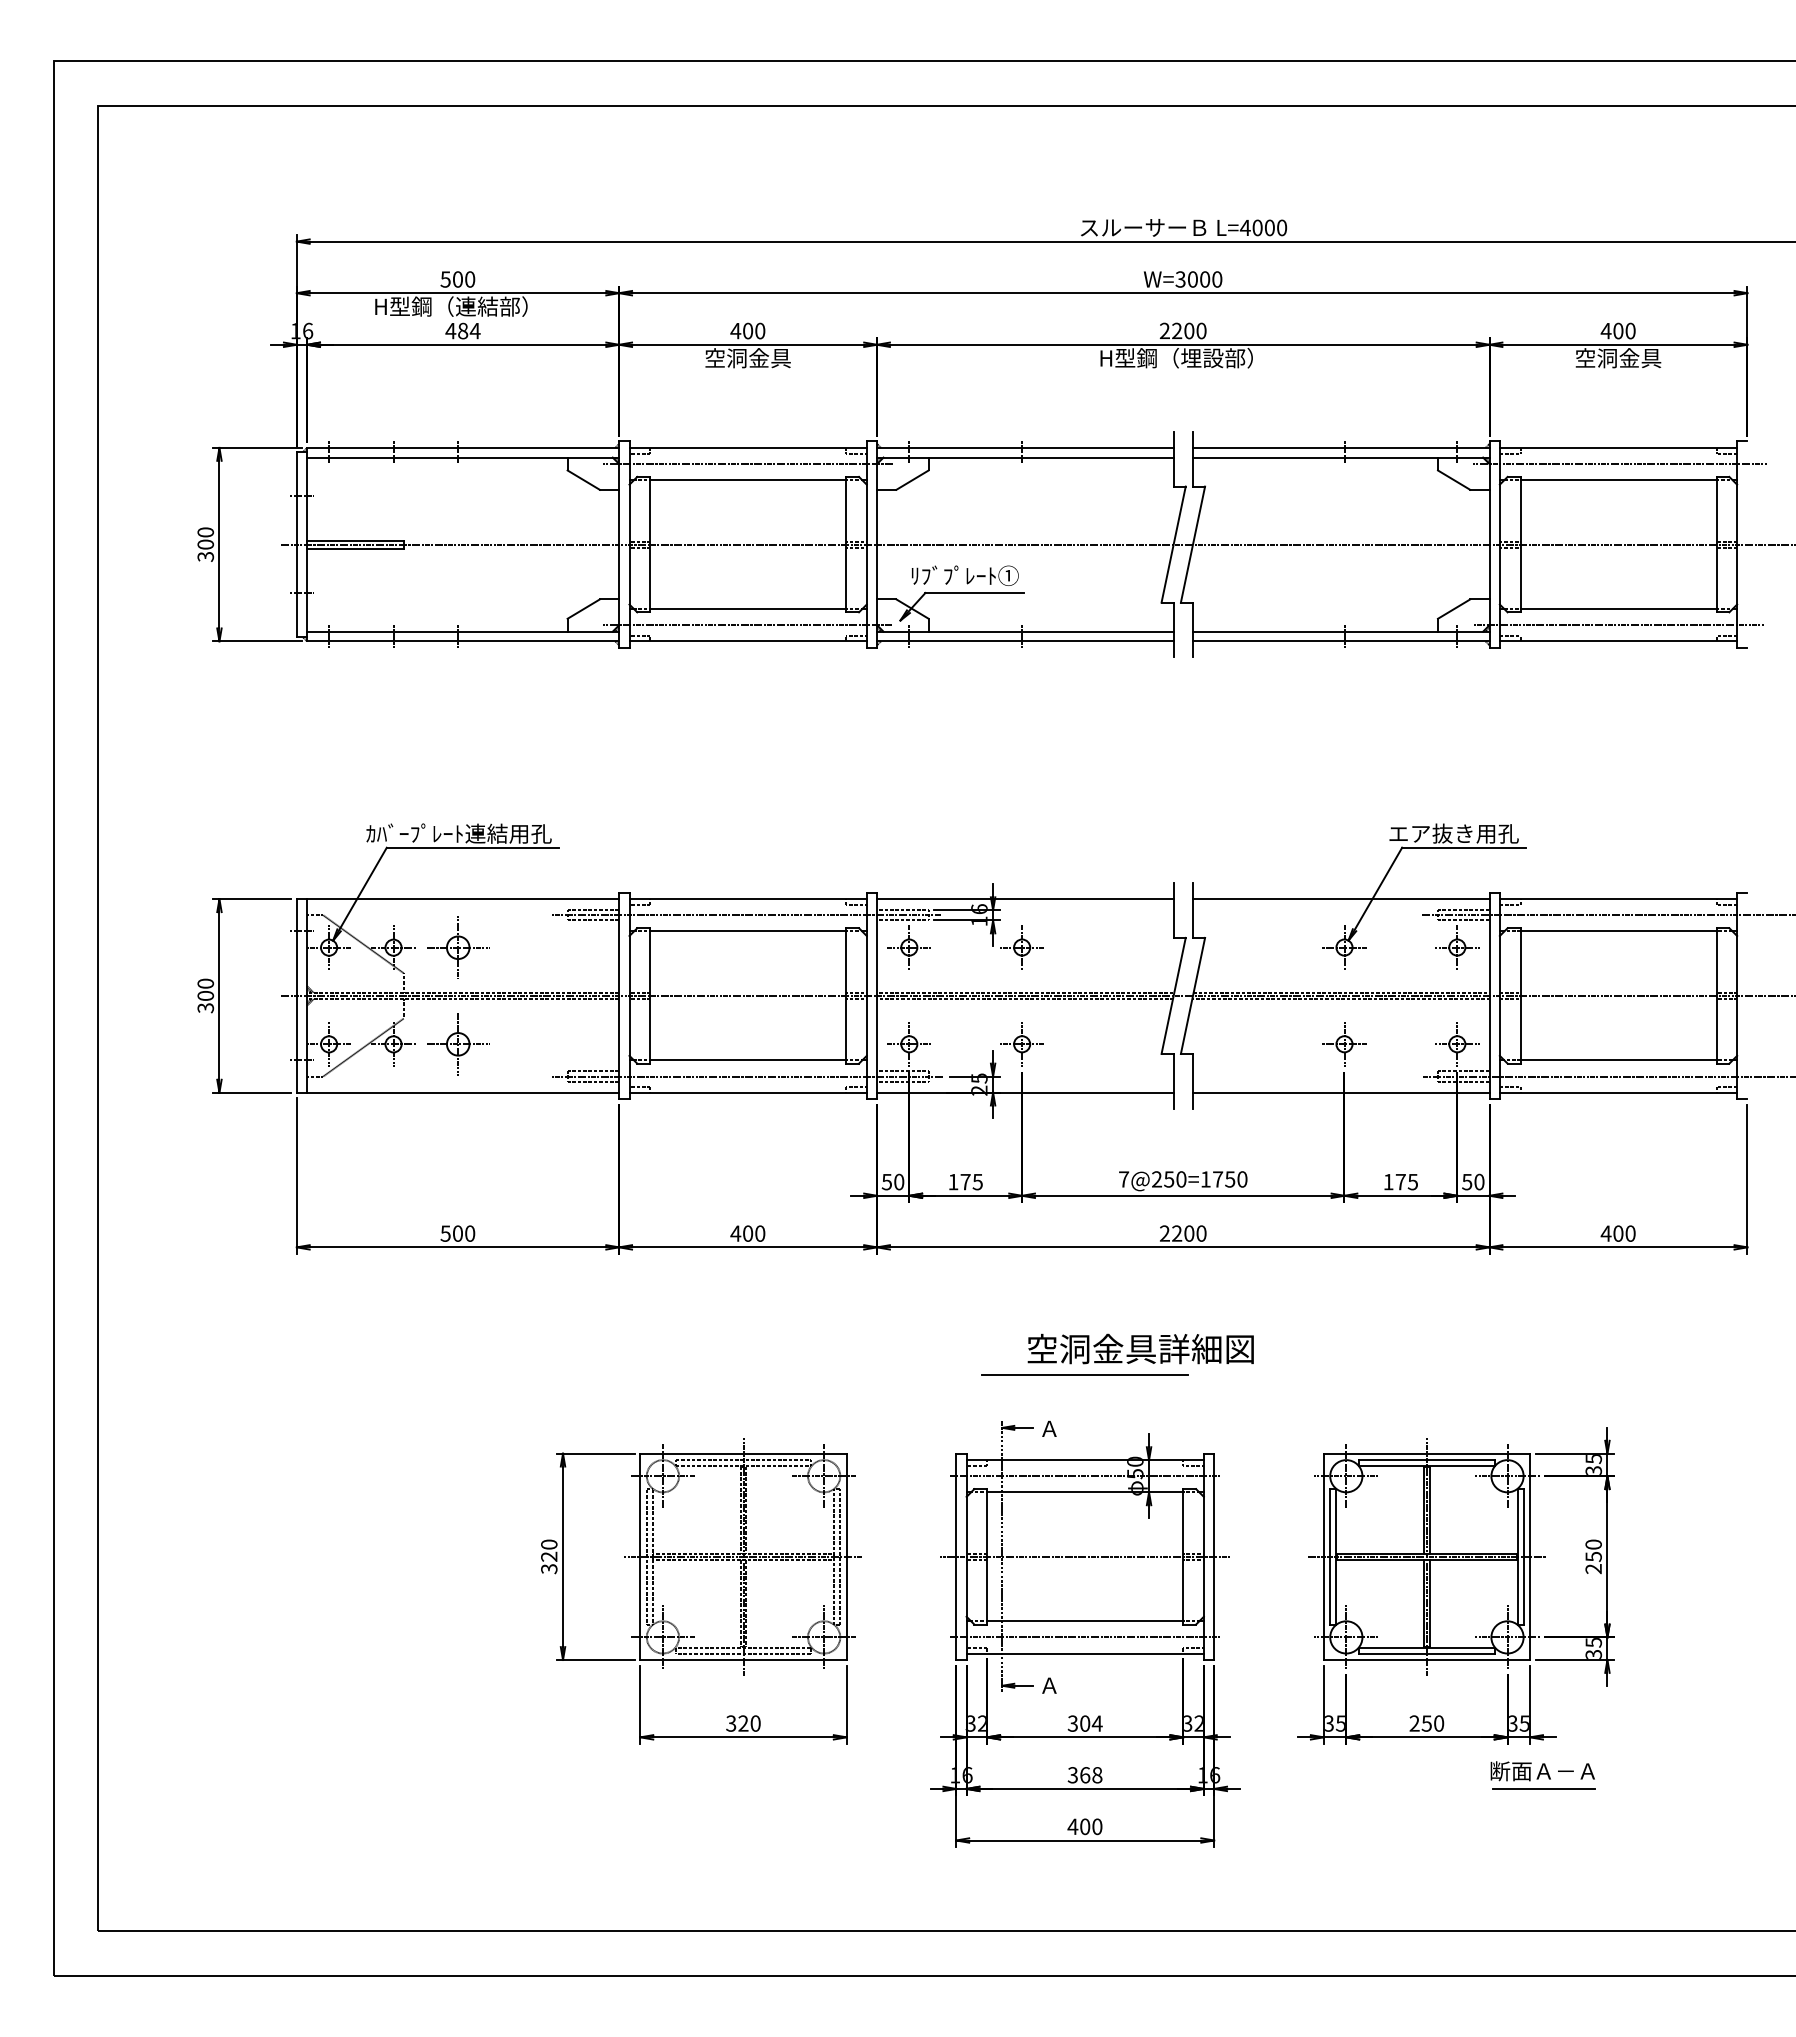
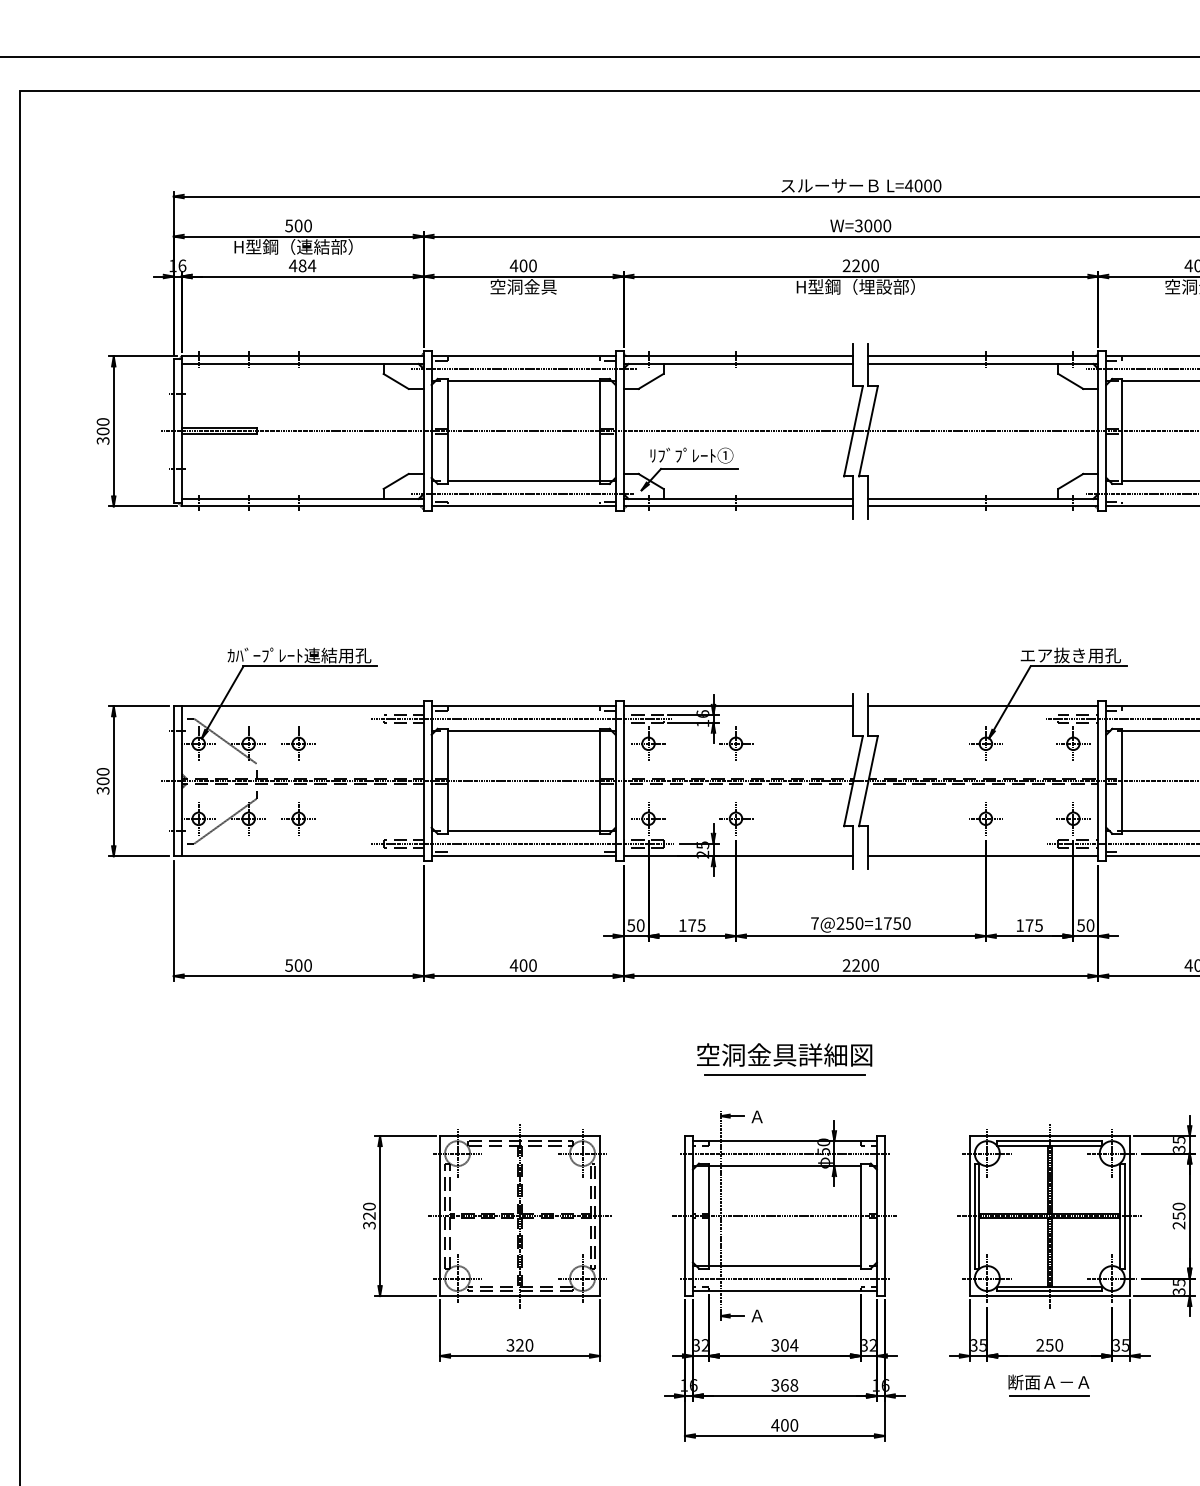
part: (457, 947) -> (298, 743), size x0.71
part: (457, 1044) -> (298, 818), size x0.71
text: (1140, 1348) -> (784, 1054), moved
part: (1542, 1775) -> (1048, 1385), moved

